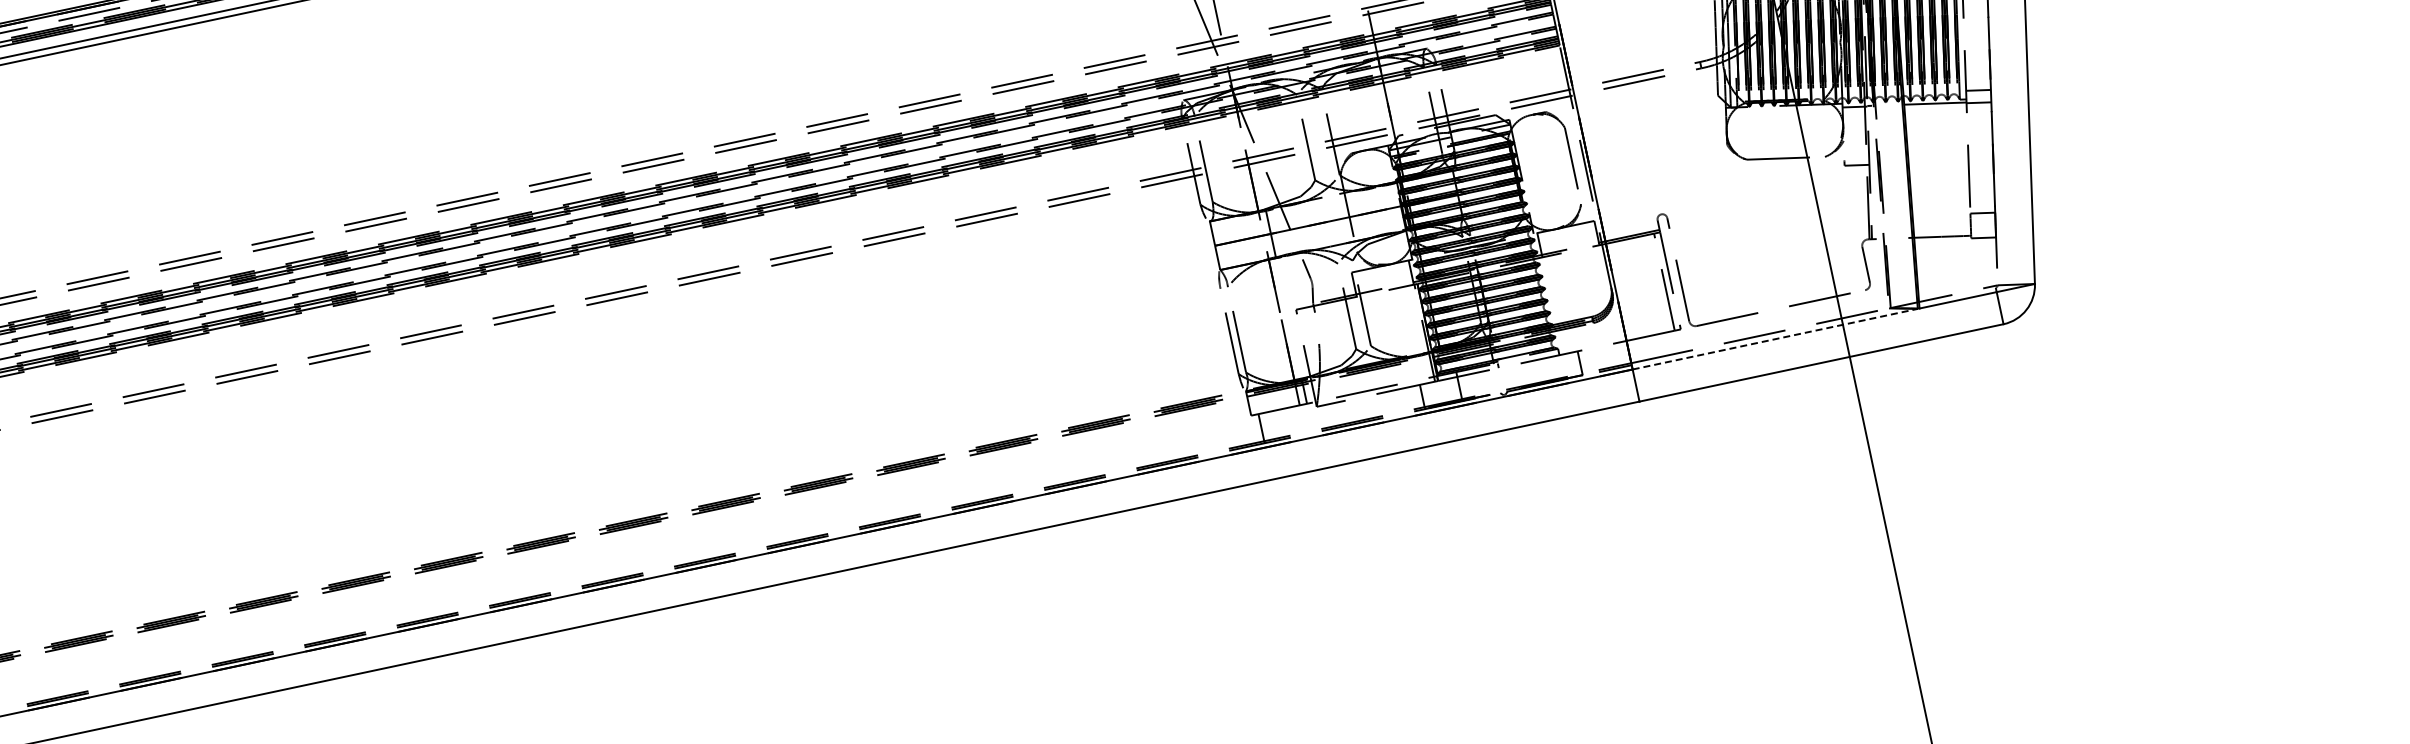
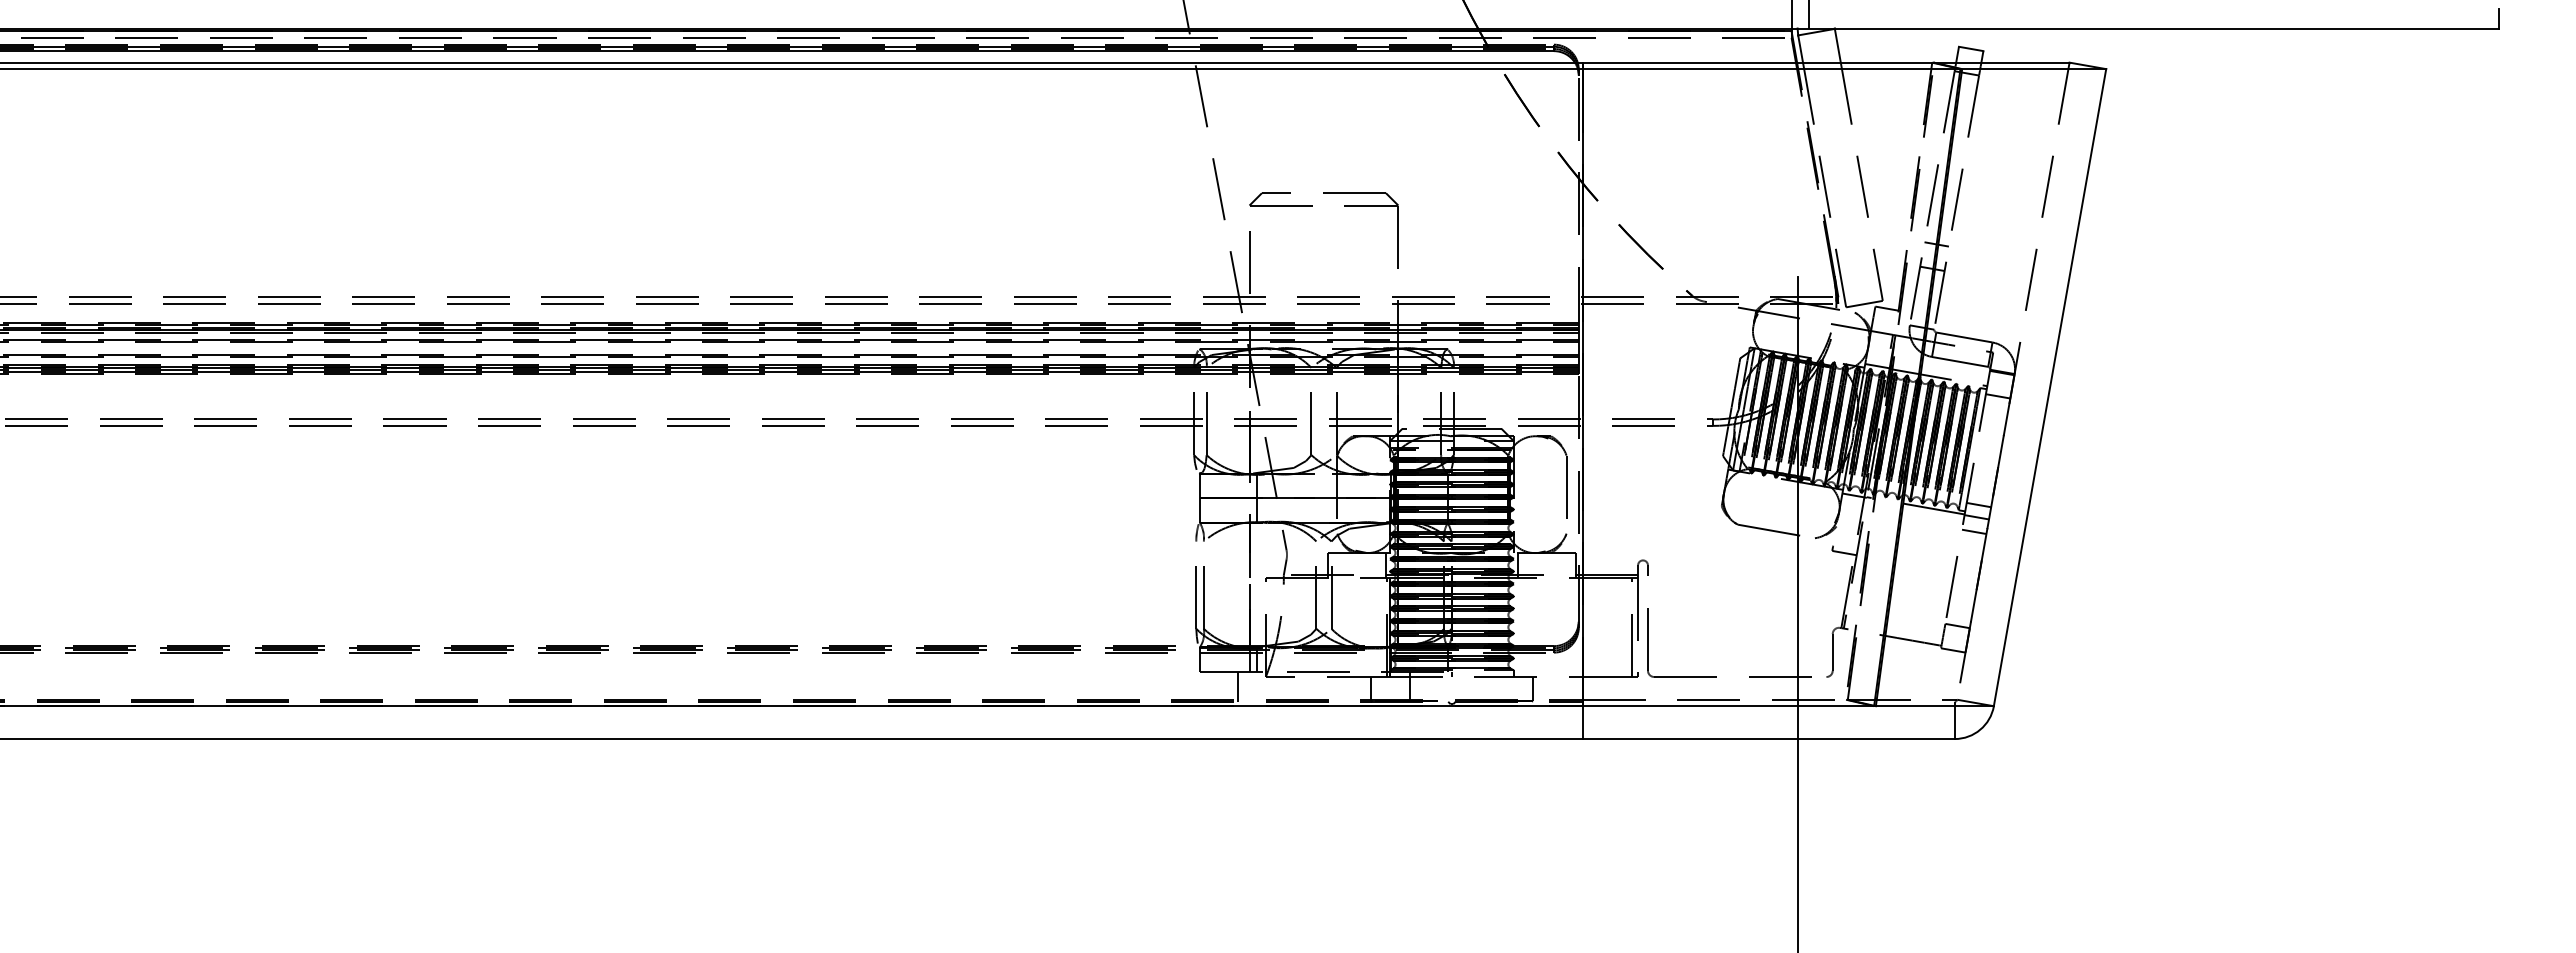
line: (1978, 117) -> (1973, 531), added
line: (1775, 339) -> (1728, 706), dashed -> solid
line: (1261, 428) -> (1238, 686), moved

